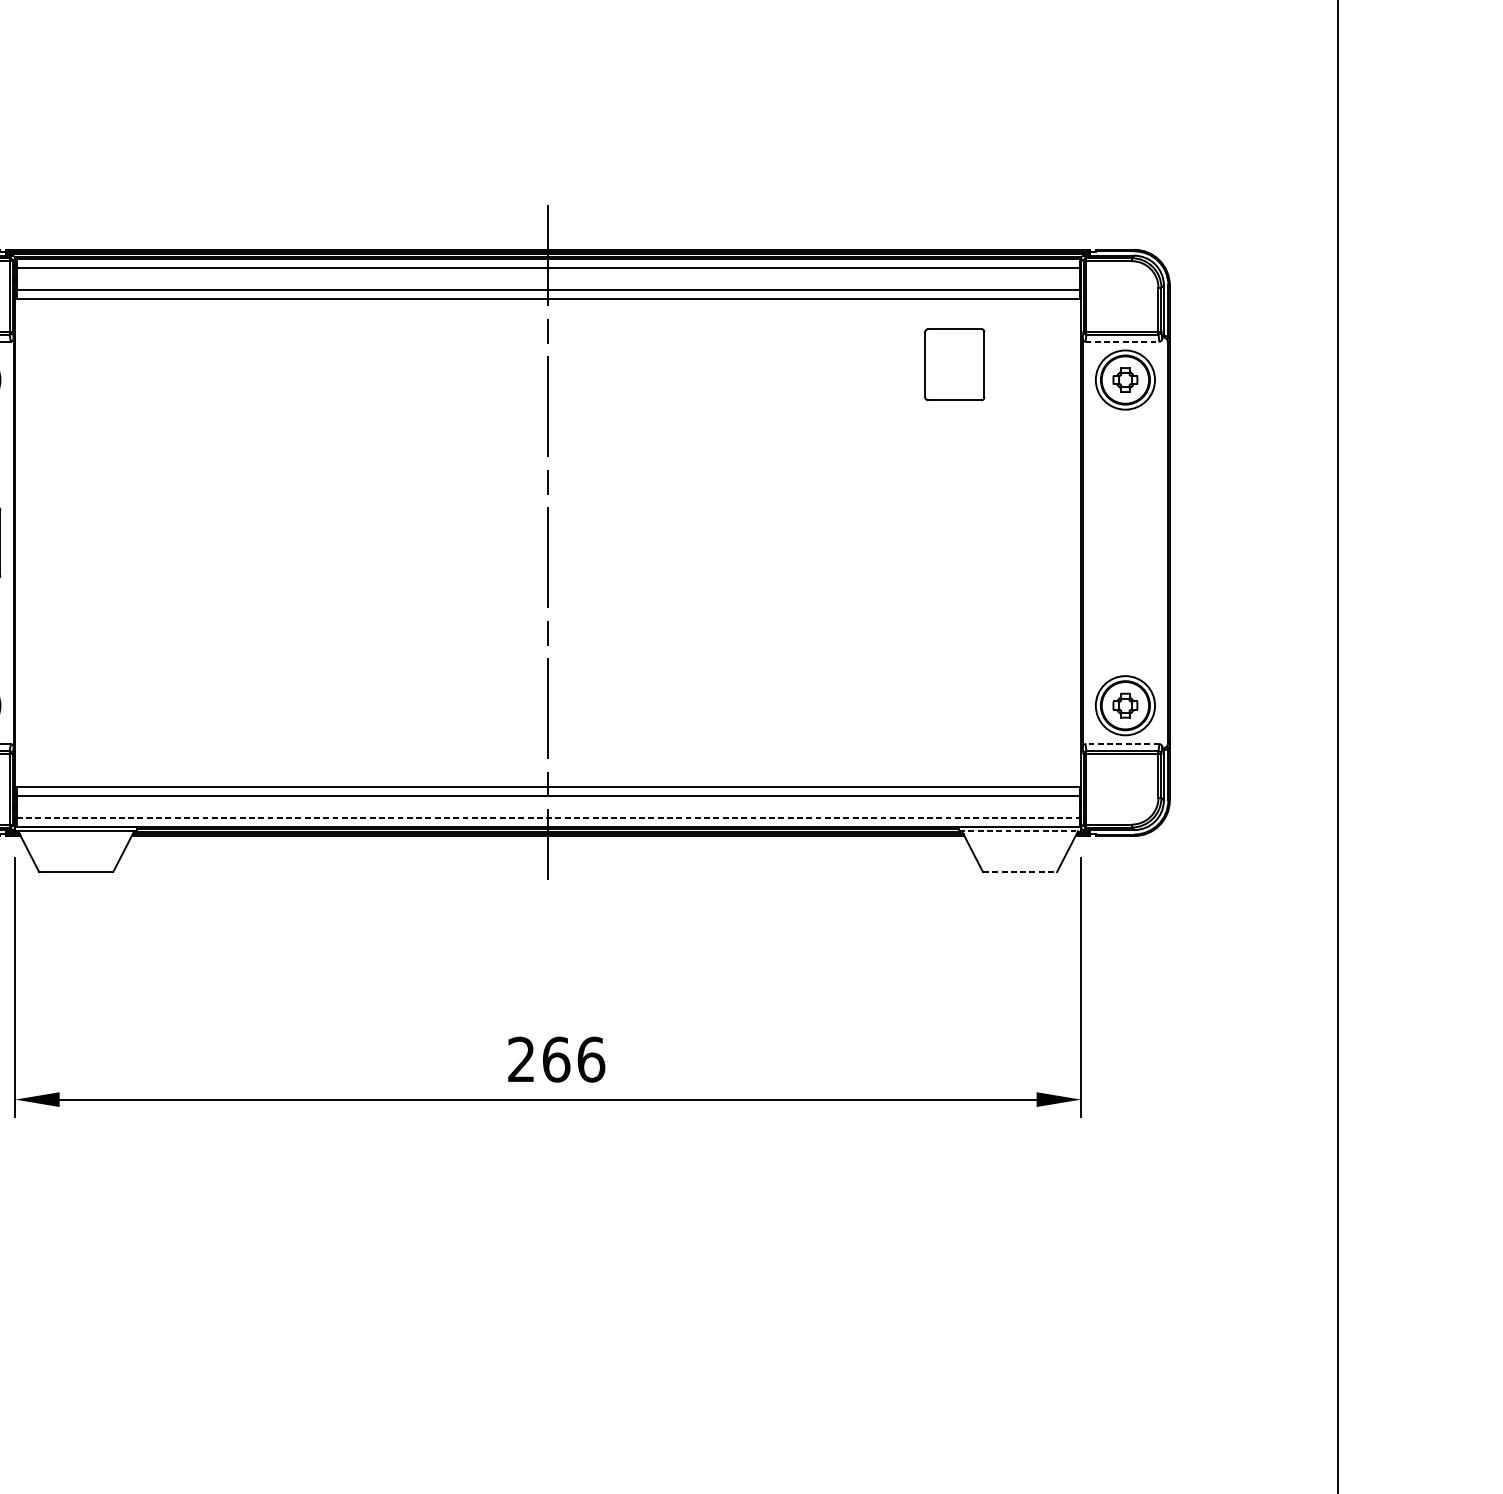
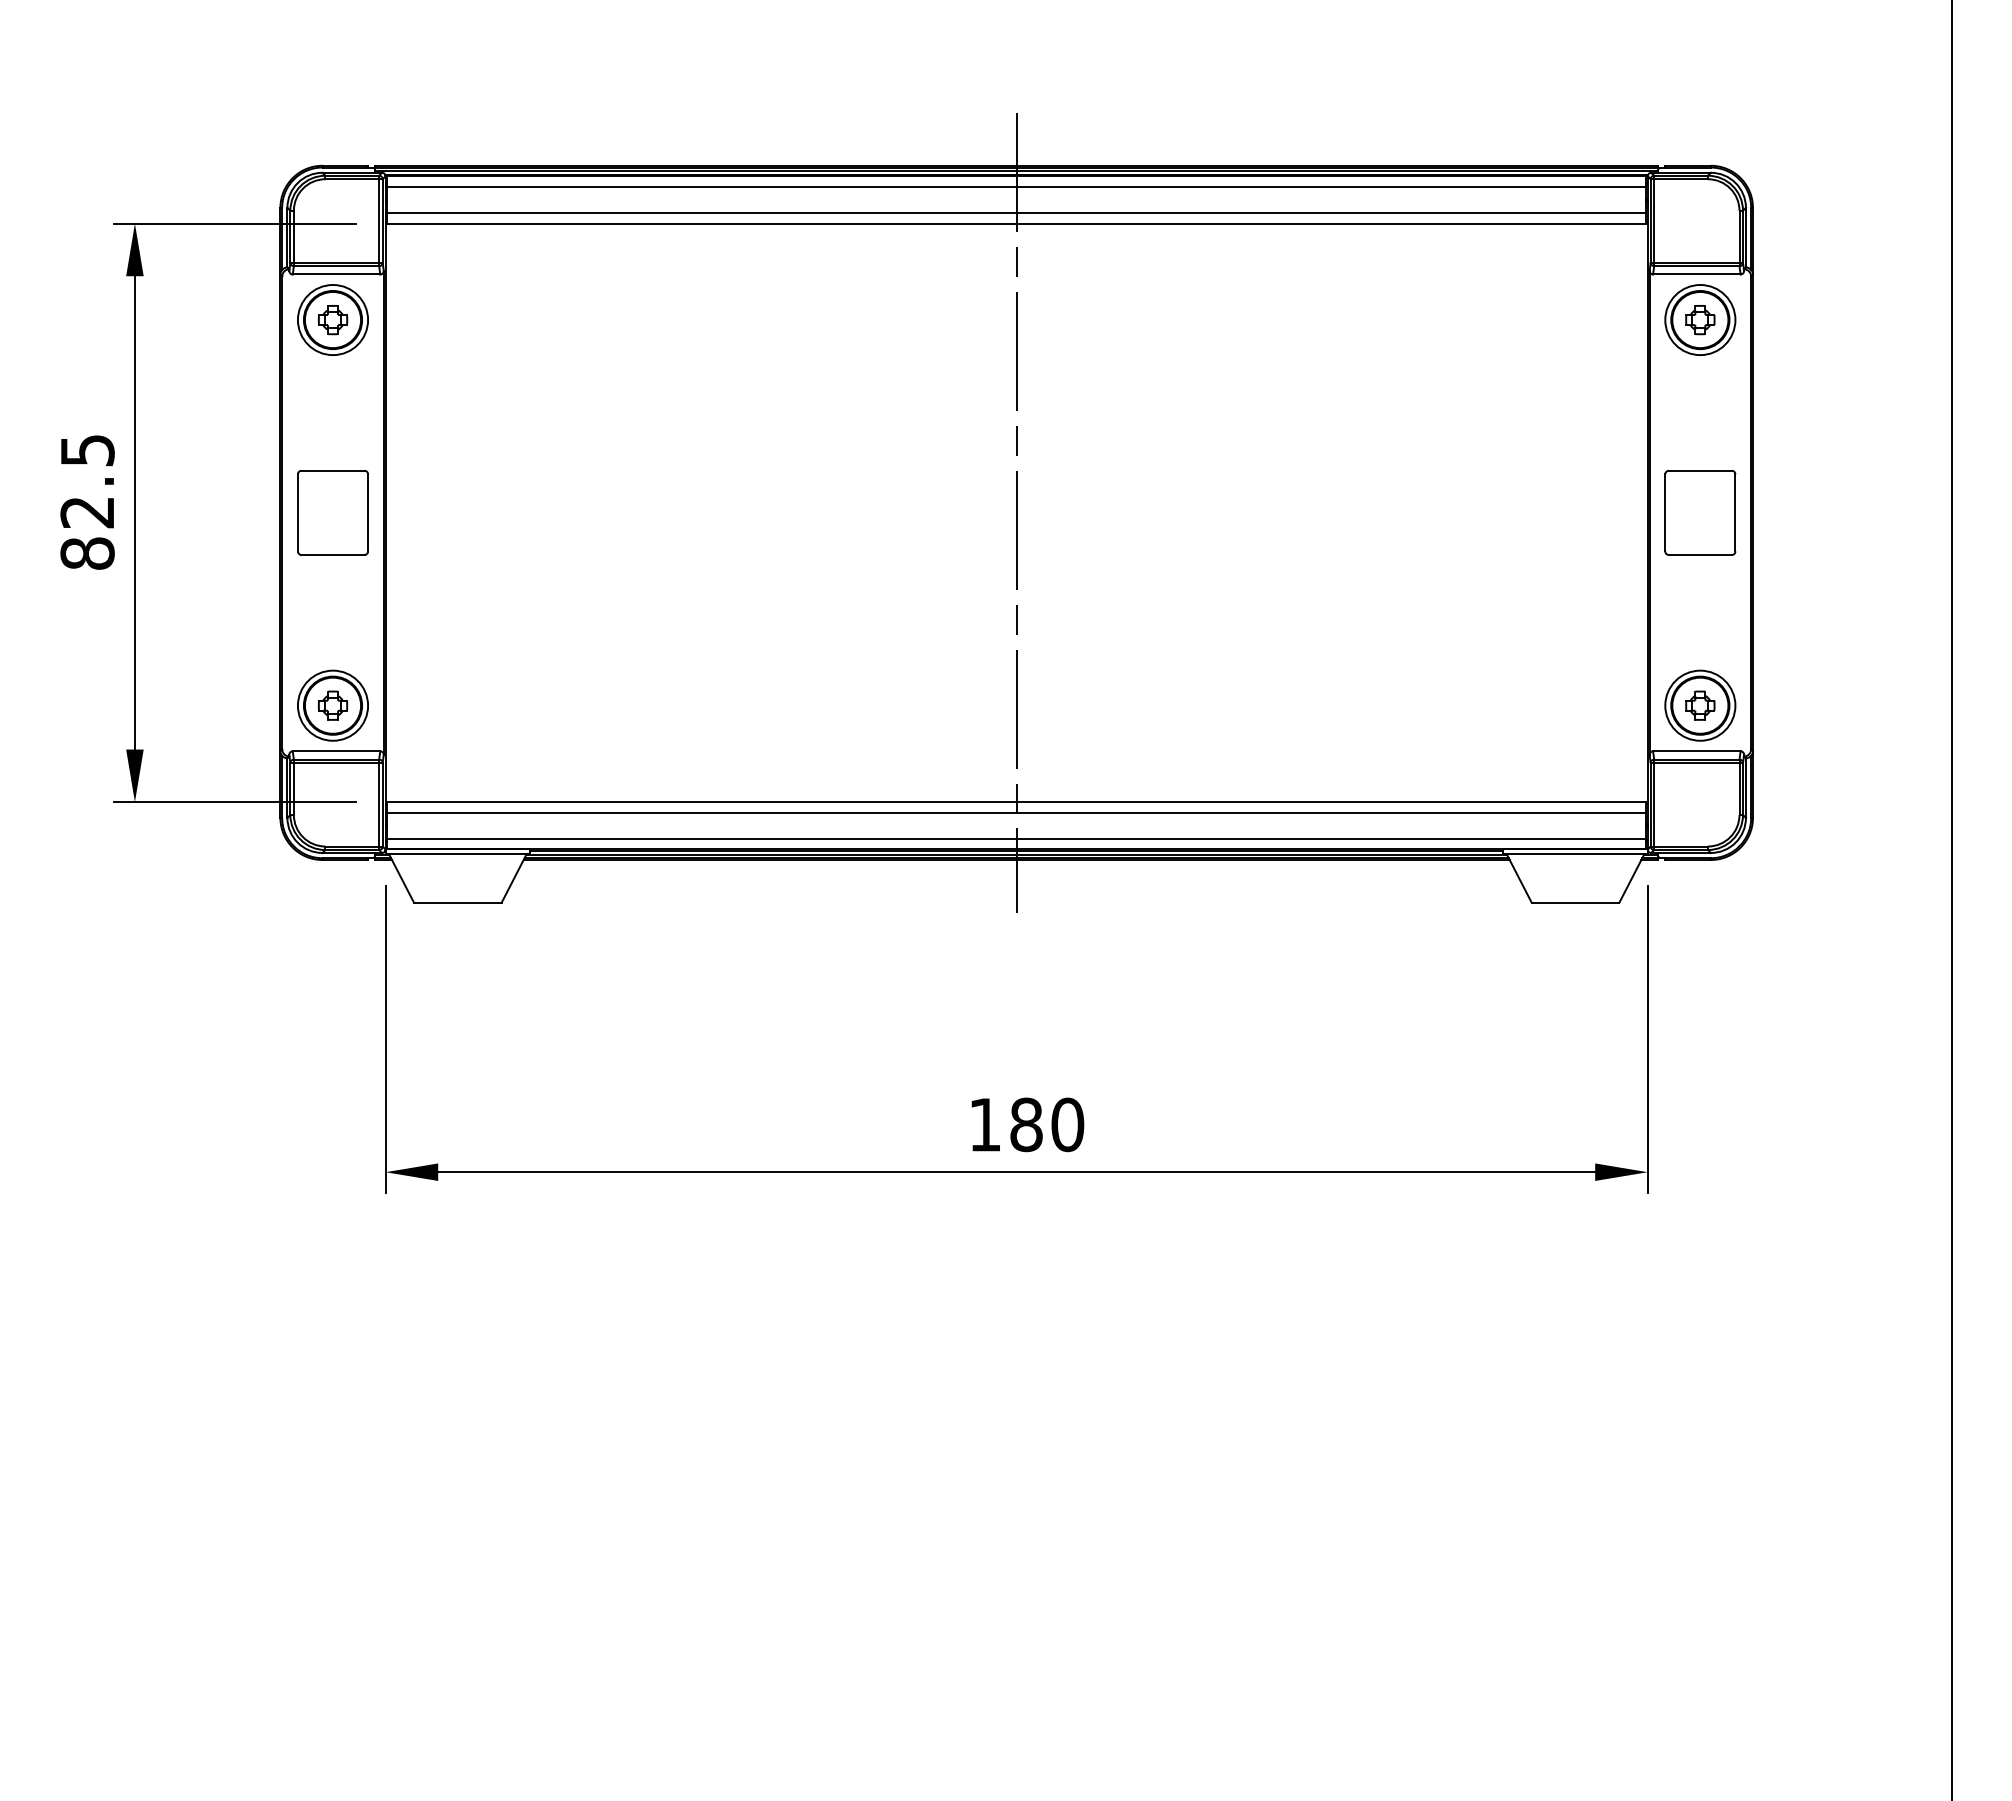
line: (1122, 341) -> (1696, 274), dashed -> solid
part: (954, 364) -> (1700, 512), moved
line: (1122, 744) -> (1696, 751), dashed -> solid
line: (548, 817) -> (1017, 838), dashed -> solid
line: (1020, 831) -> (1576, 854), dashed -> solid
line: (1019, 871) -> (1575, 902), dashed -> solid
text: (556, 1059) -> (1026, 1124), 266 -> 180

